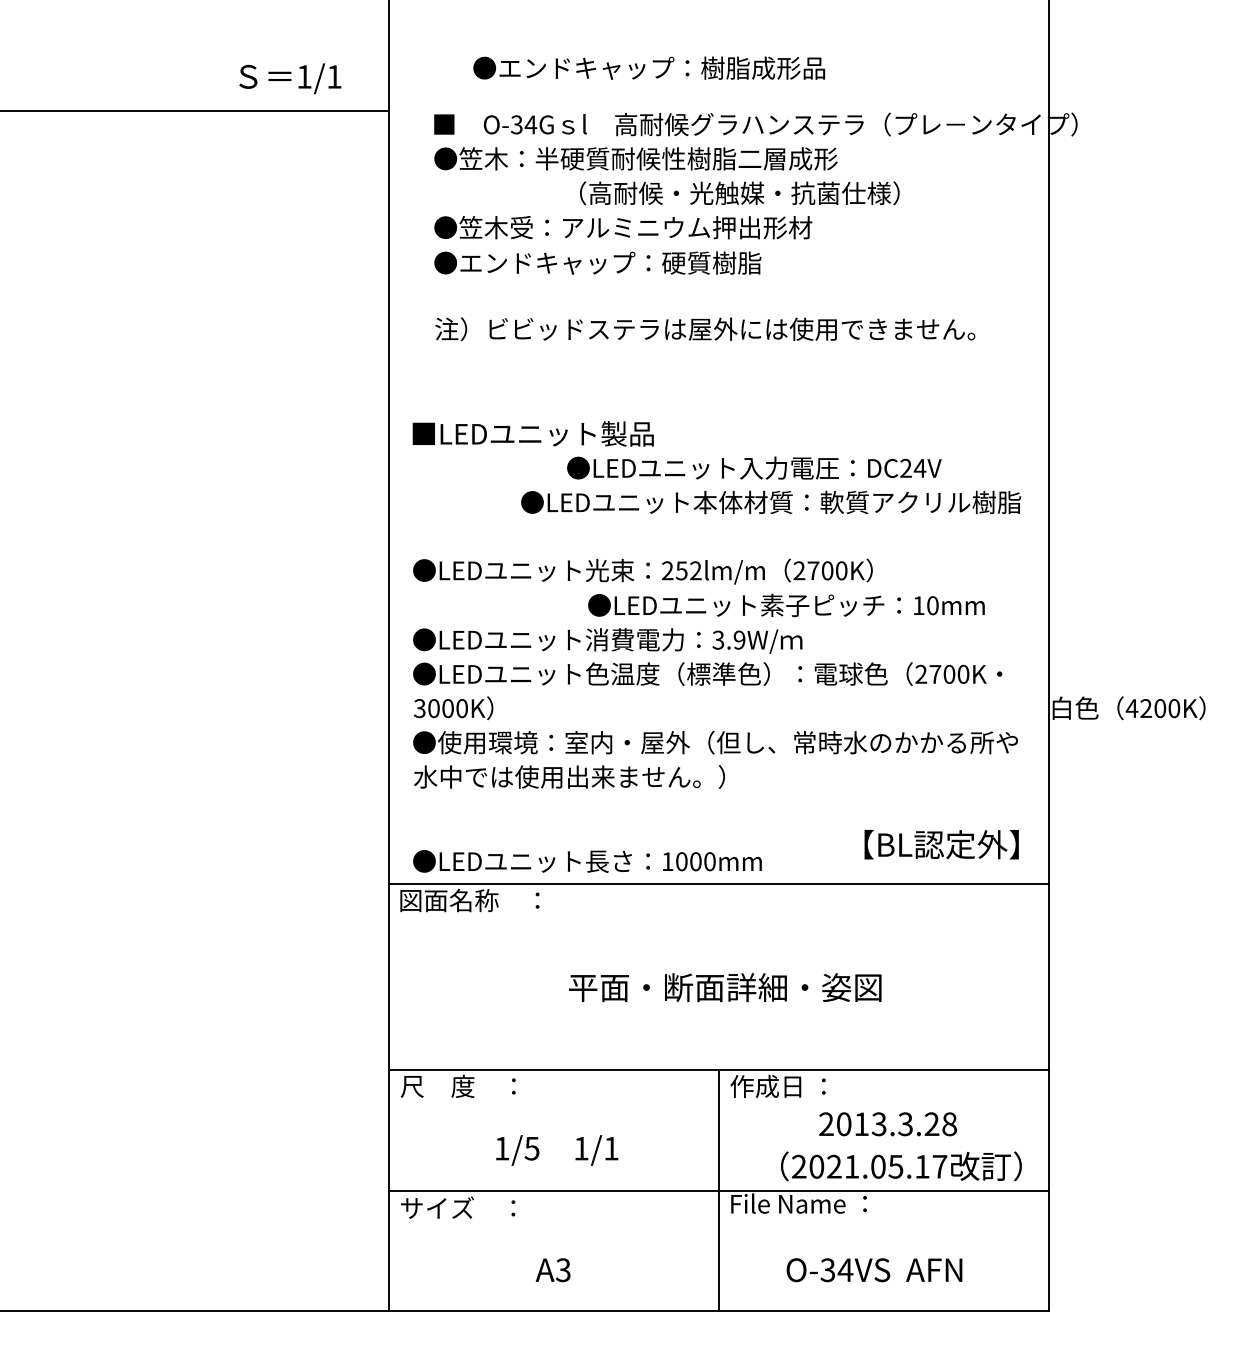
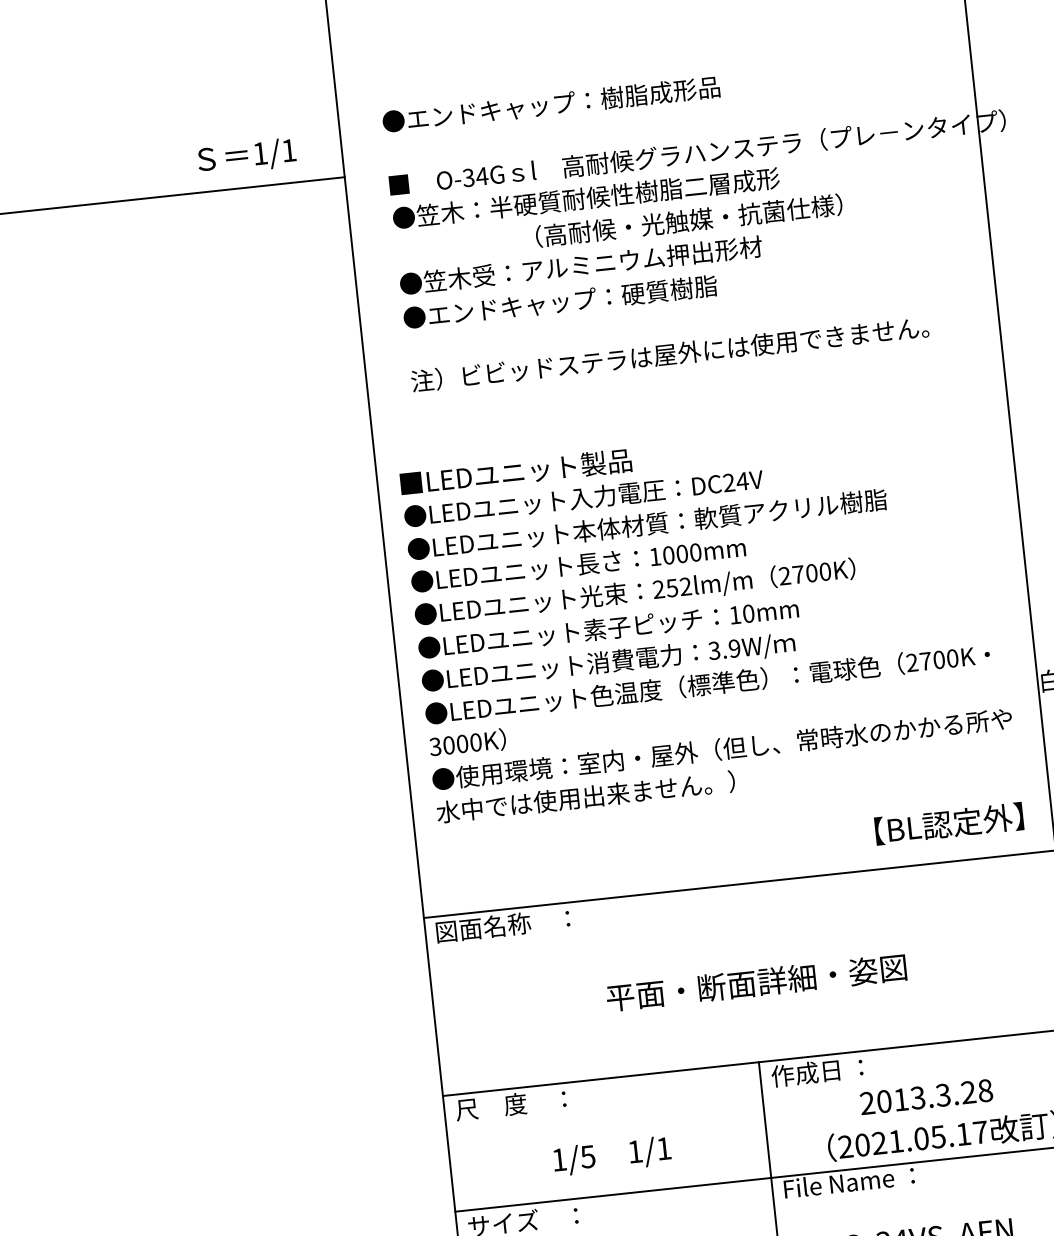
text: (648, 67) -> (550, 103), moved
text: (754, 467) -> (583, 497), moved
text: (771, 502) -> (647, 524), moved
text: (786, 605) -> (608, 628), moved
text: (587, 861) -> (578, 564), moved

